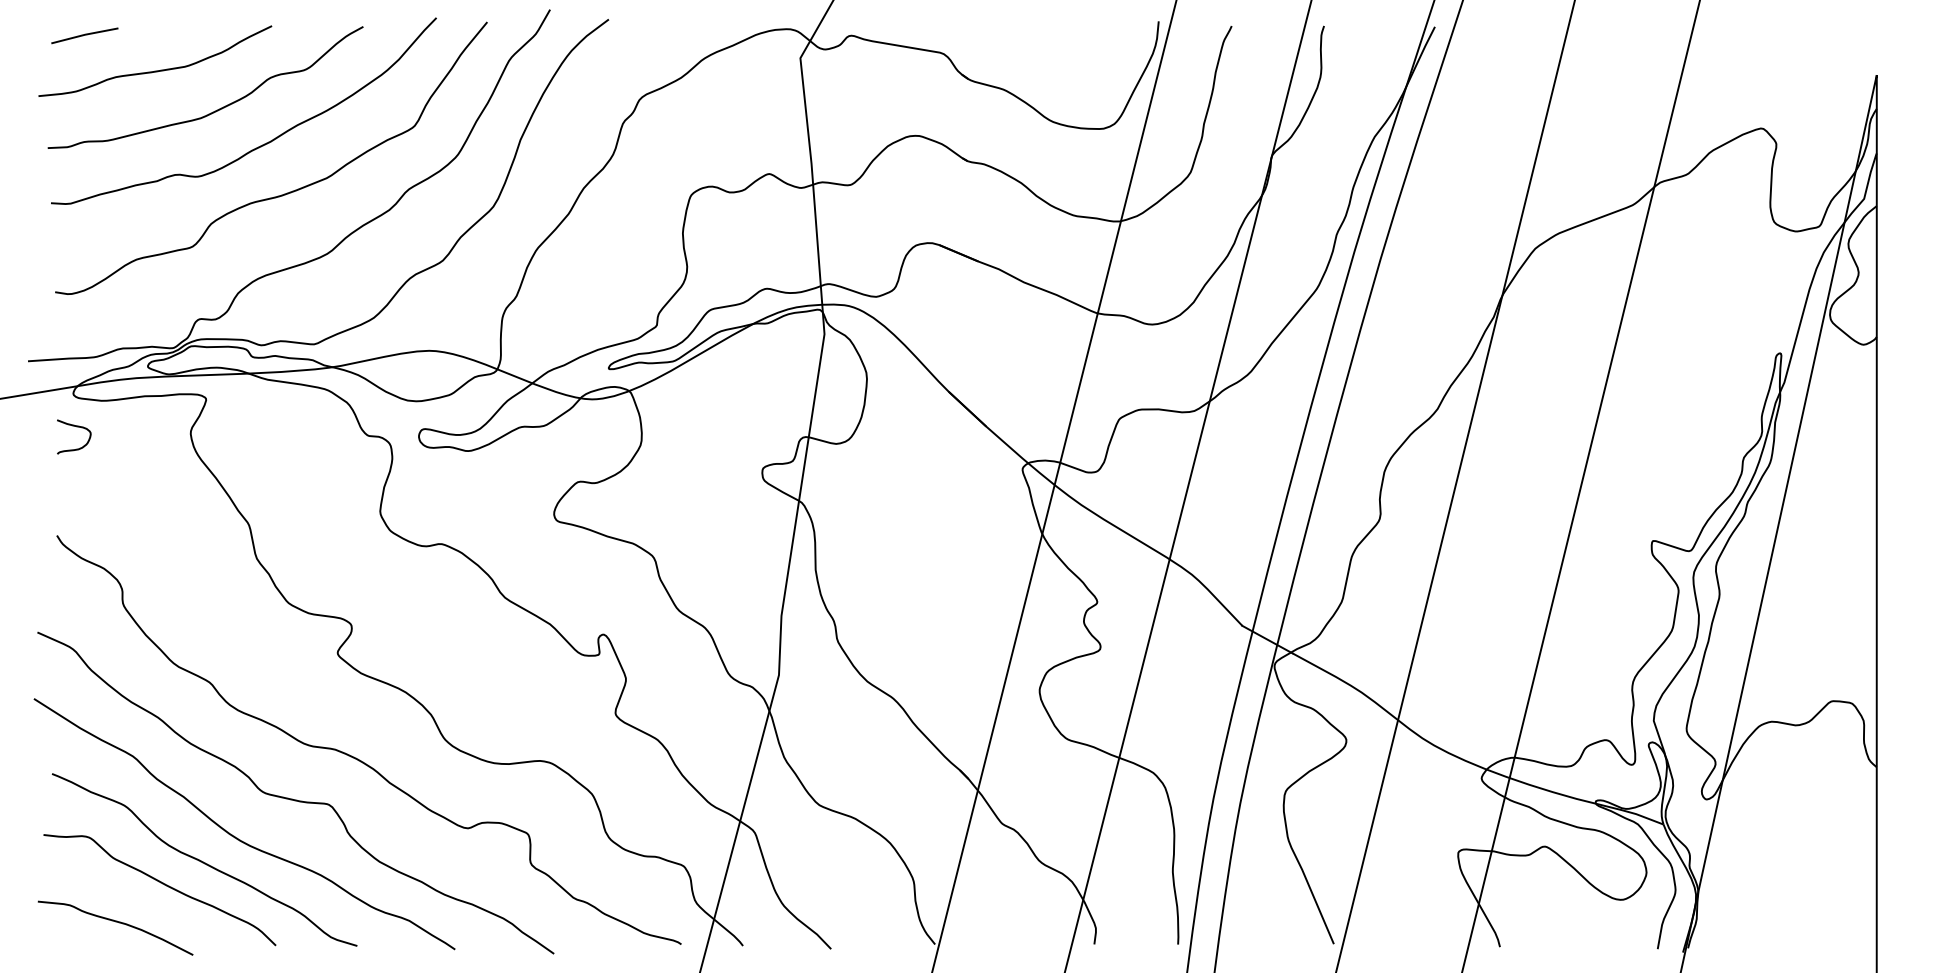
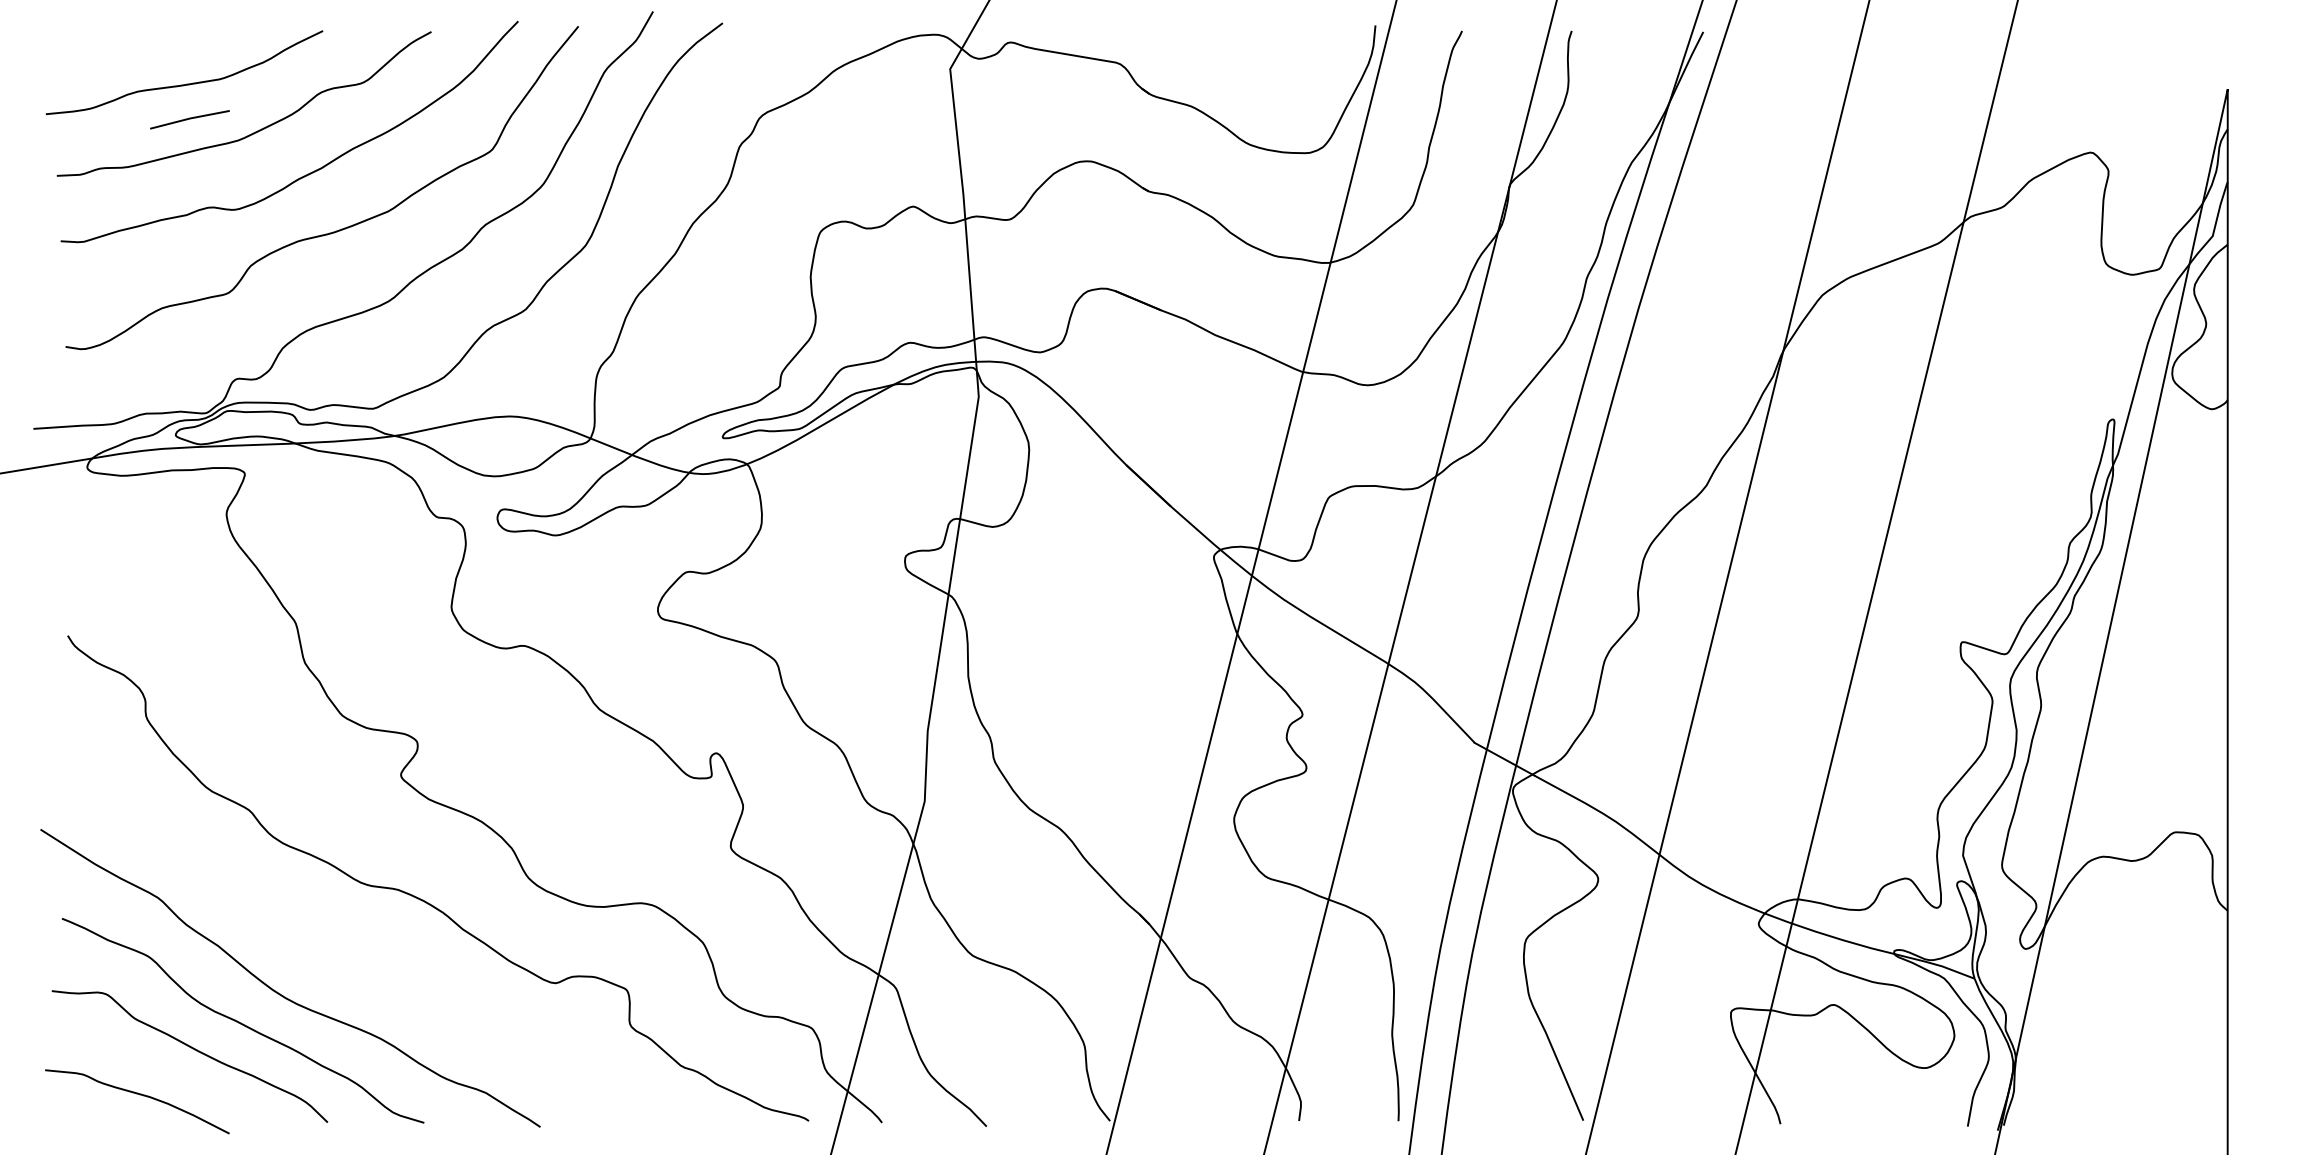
line: (84, 35) -> (189, 119), moved
curve: (76, 427) -> (90, 507), removed
curve: (292, 798) -> (347, 947), removed

